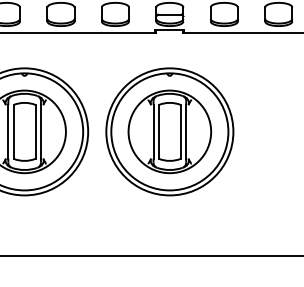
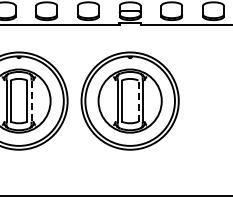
line: (40, 132) -> (31, 101), solid -> dashed
line: (180, 132) -> (138, 101), solid -> dashed

